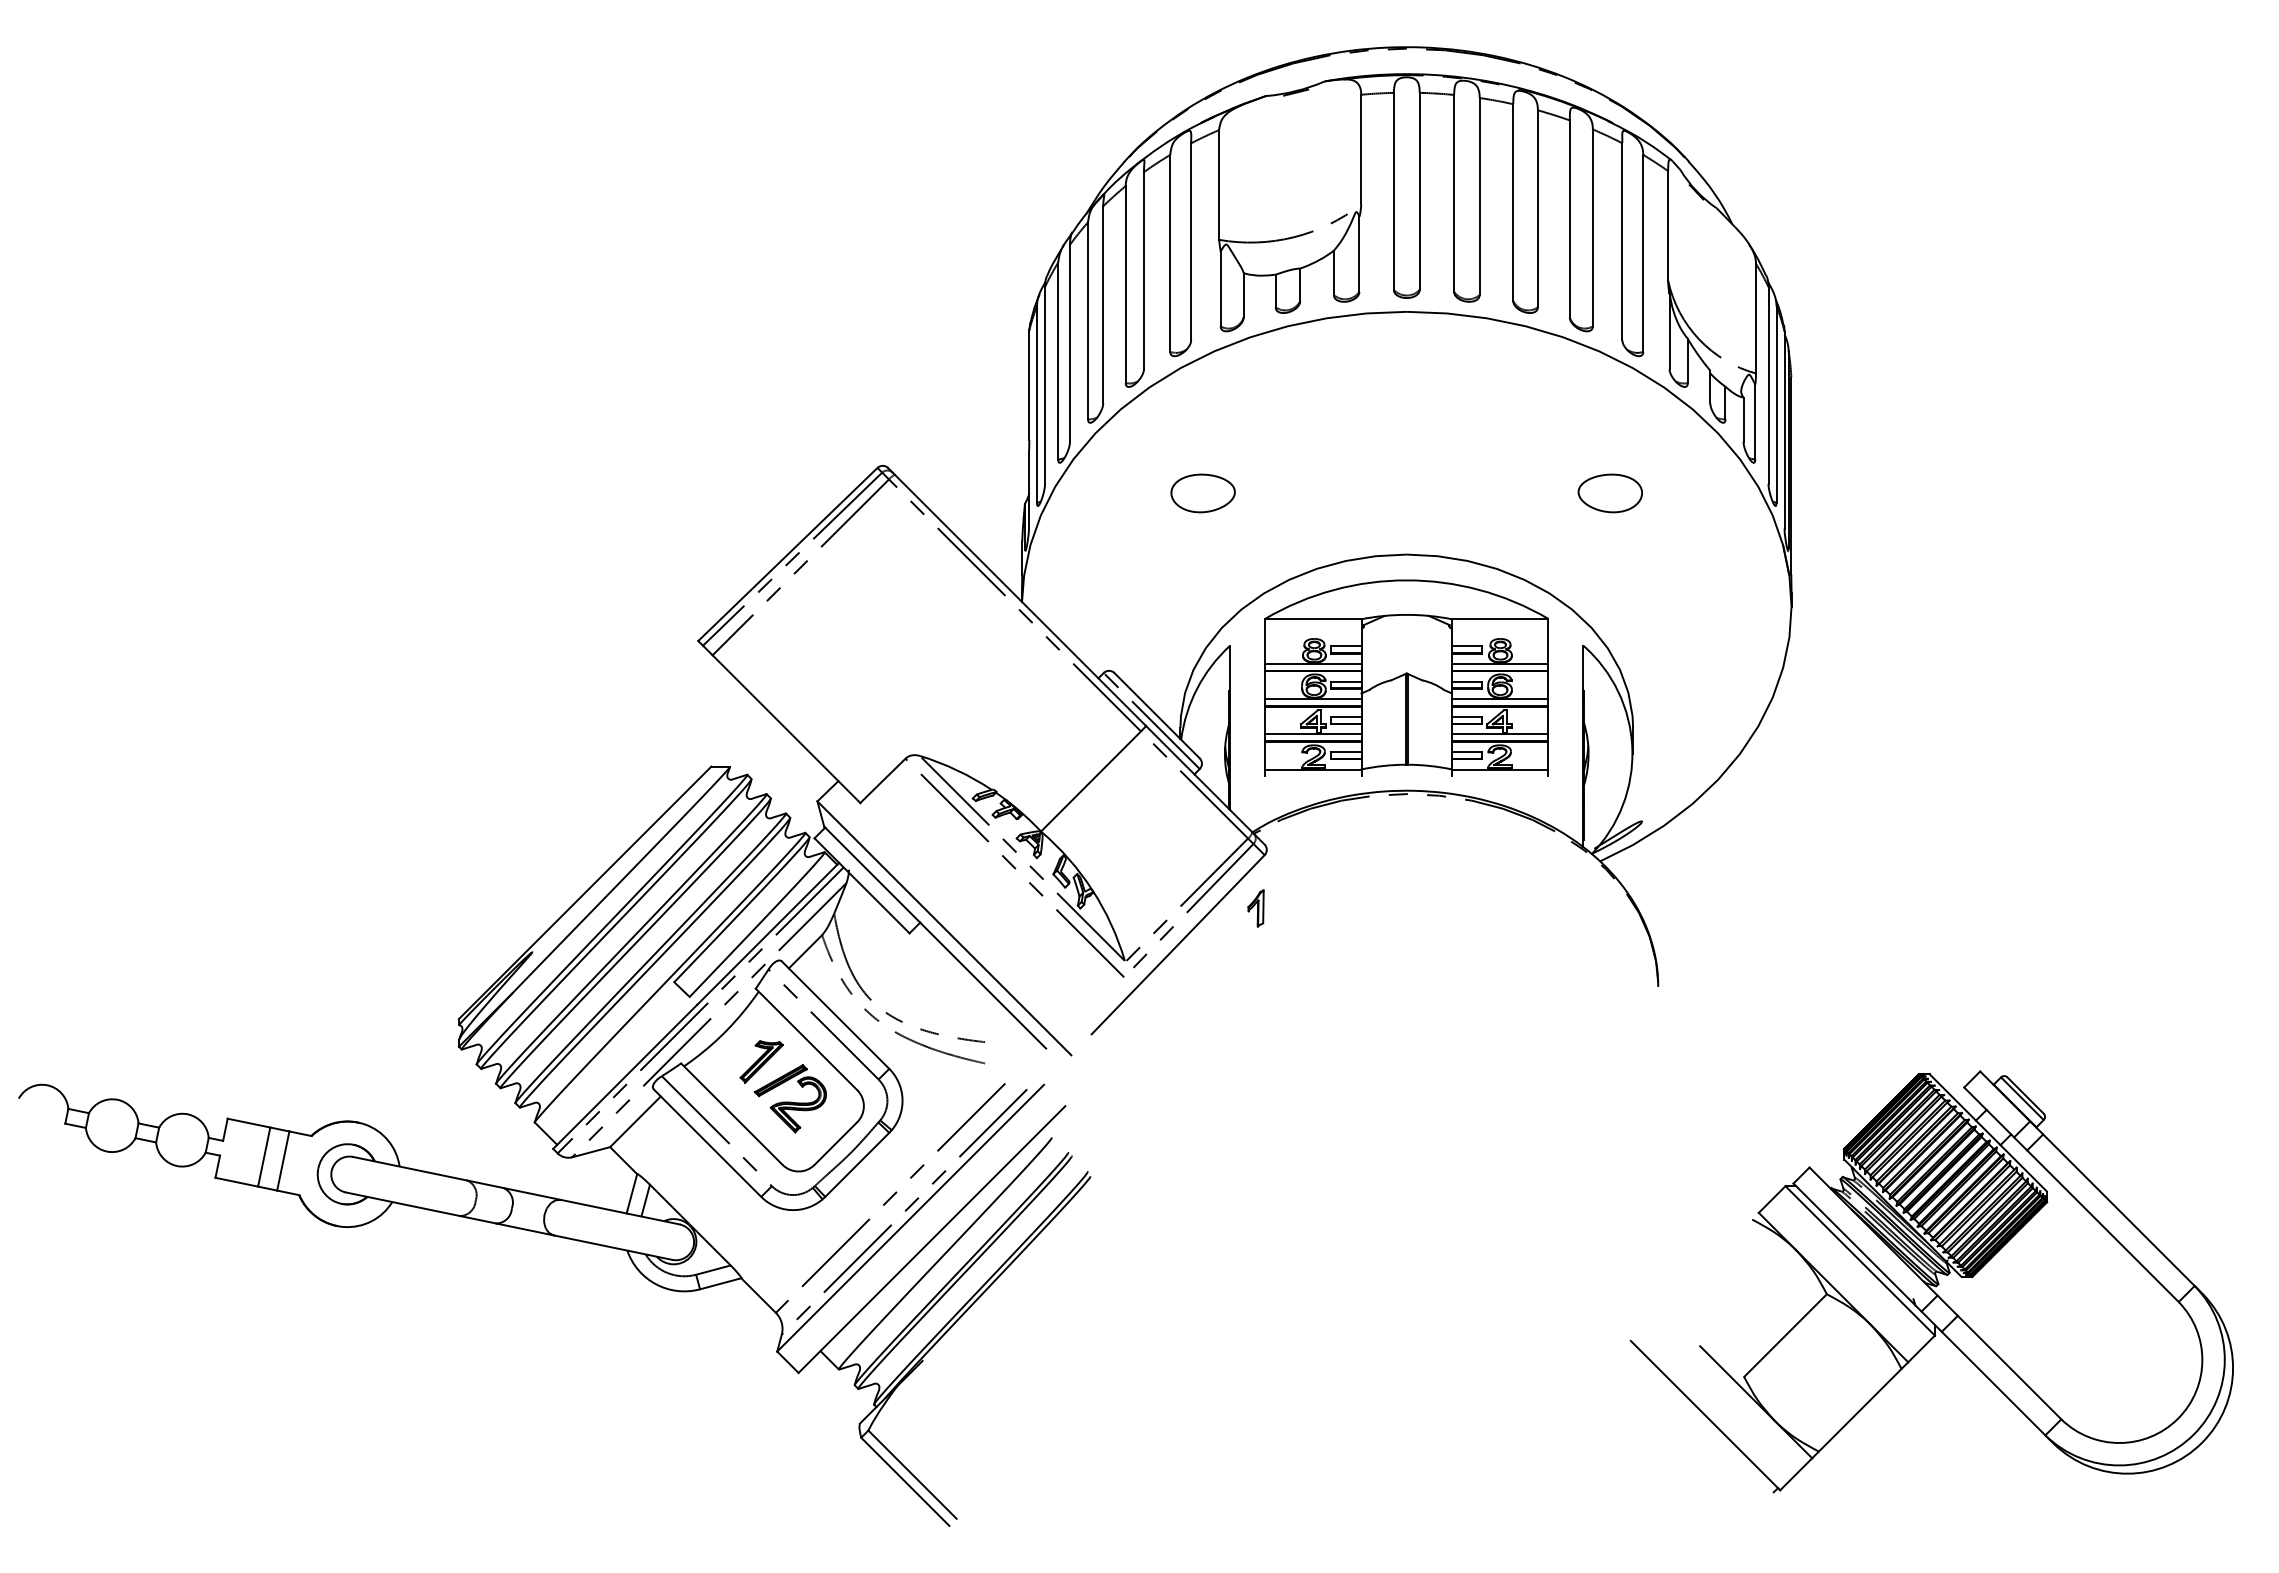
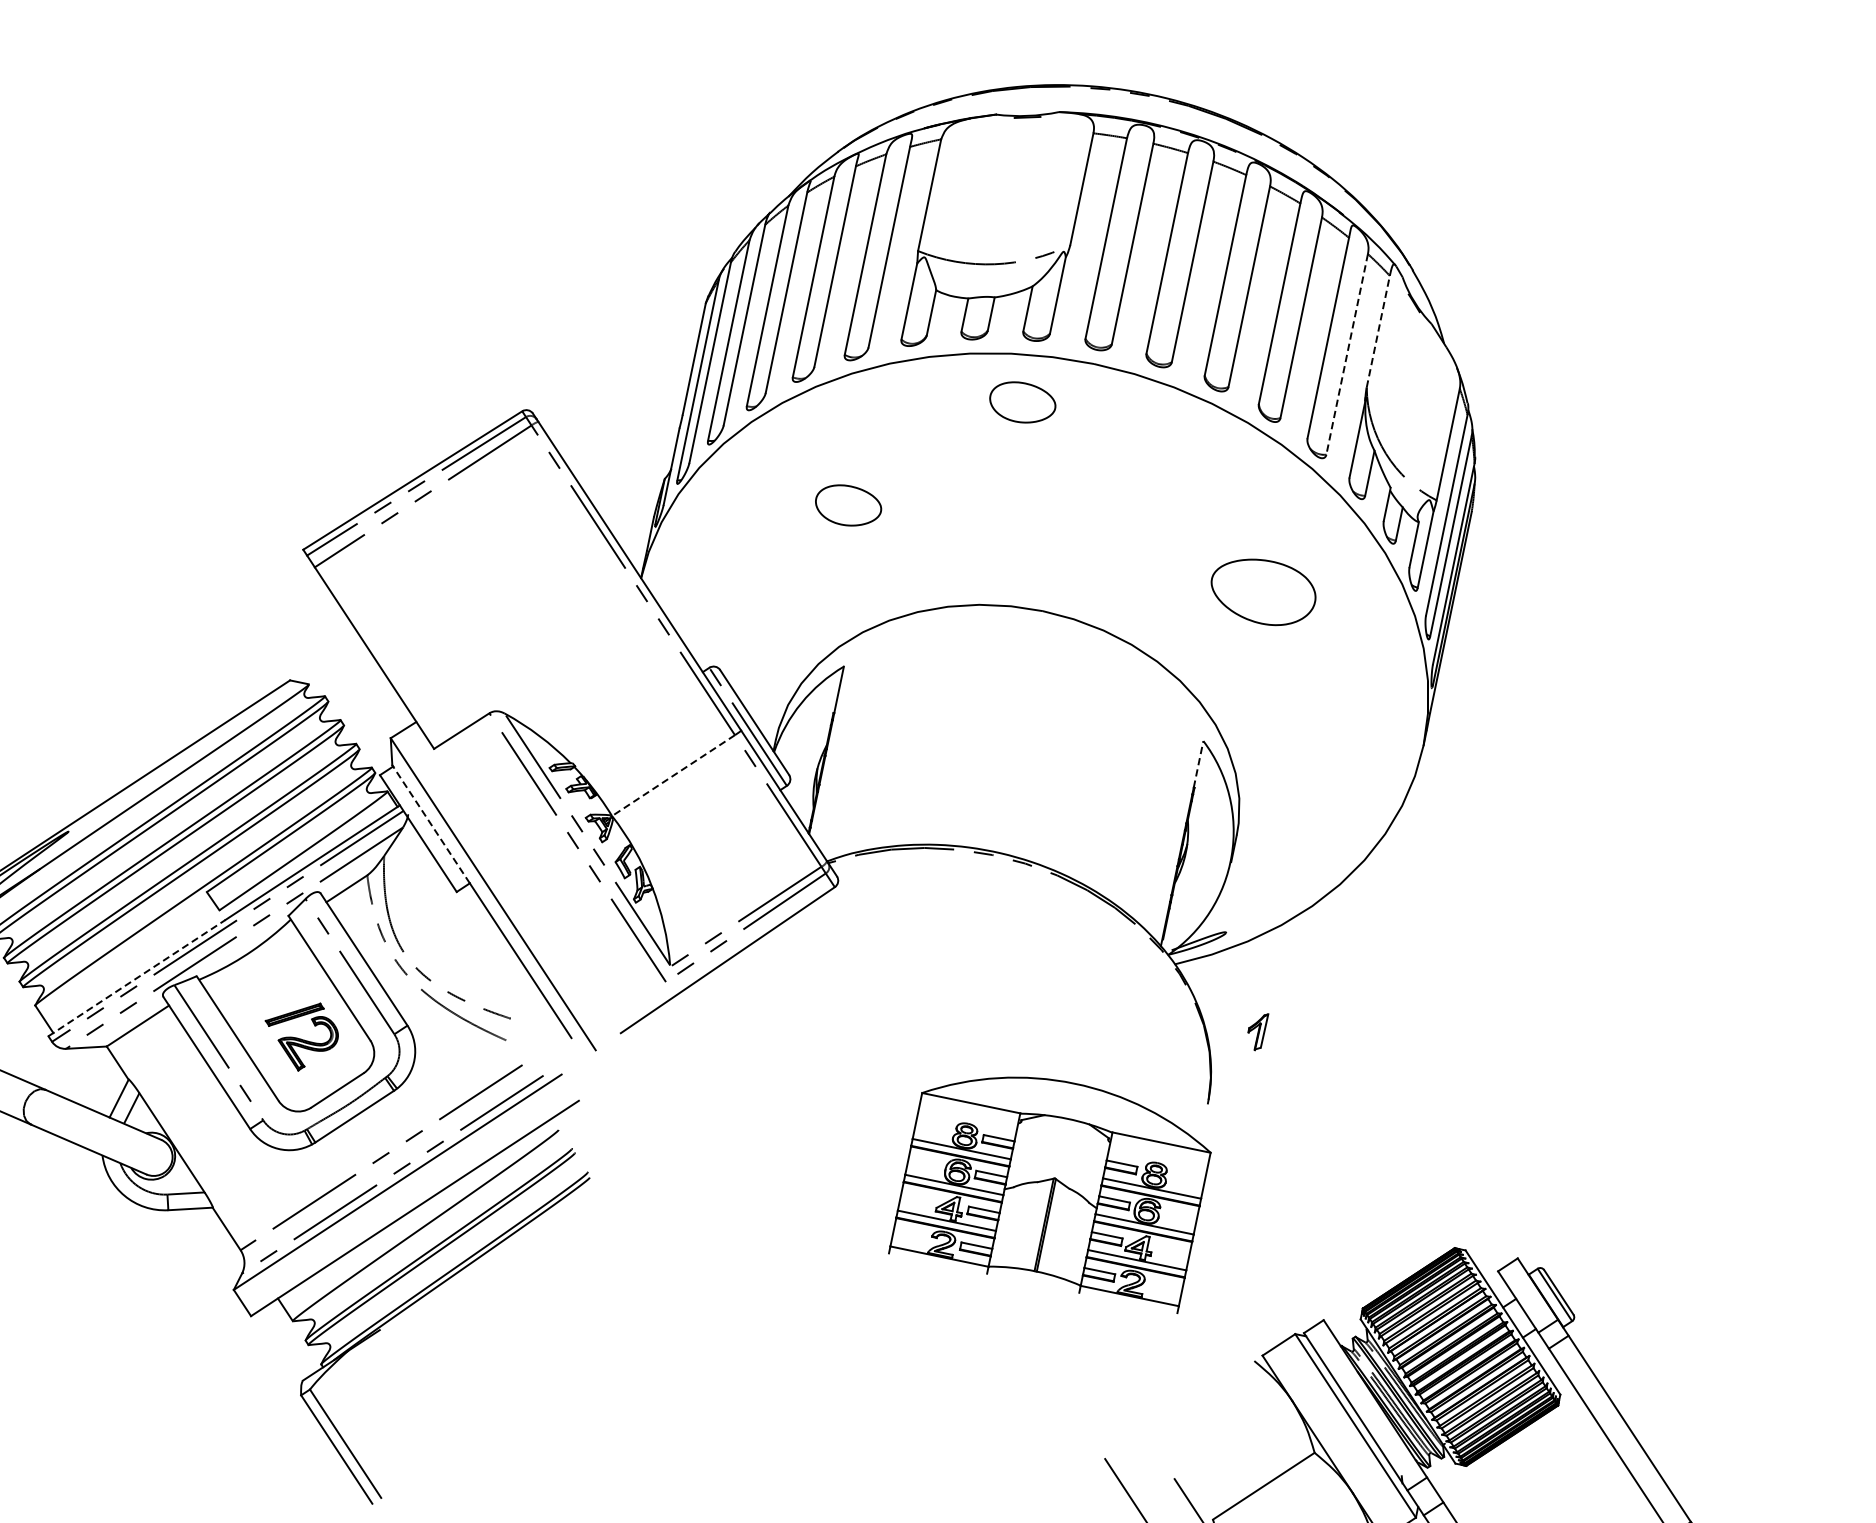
line: (1668, 226) -> (1378, 332), solid -> dashed
line: (1643, 253) -> (1347, 354), solid -> dashed
part: (1346, 362) -> (1021, 402), added
part: (1609, 493) -> (1262, 591), size x1.6
line: (1583, 668) -> (1198, 764), solid -> dashed
part: (1406, 677) -> (1053, 1182), moved
line: (1091, 781) -> (674, 775), solid -> dashed
line: (872, 874) -> (431, 824), solid -> dashed
part: (1255, 908) -> (1256, 1031), moved
part: (761, 1061) -> (278, 991), removed
line: (625, 1076) -> (137, 977), solid -> dashed

